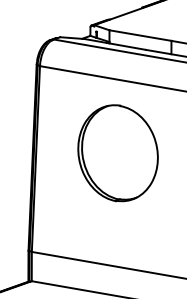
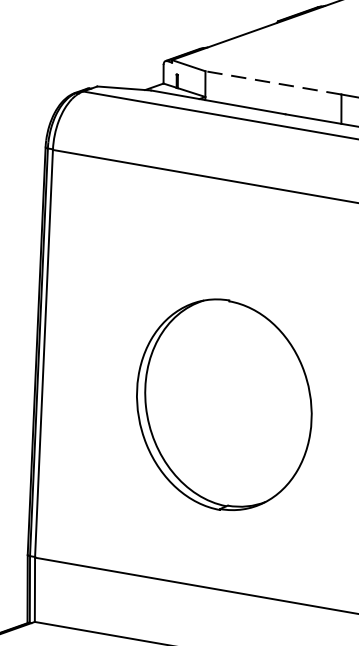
line: (139, 35) -> (271, 82), solid -> dashed
part: (117, 153) -> (223, 405), moved

